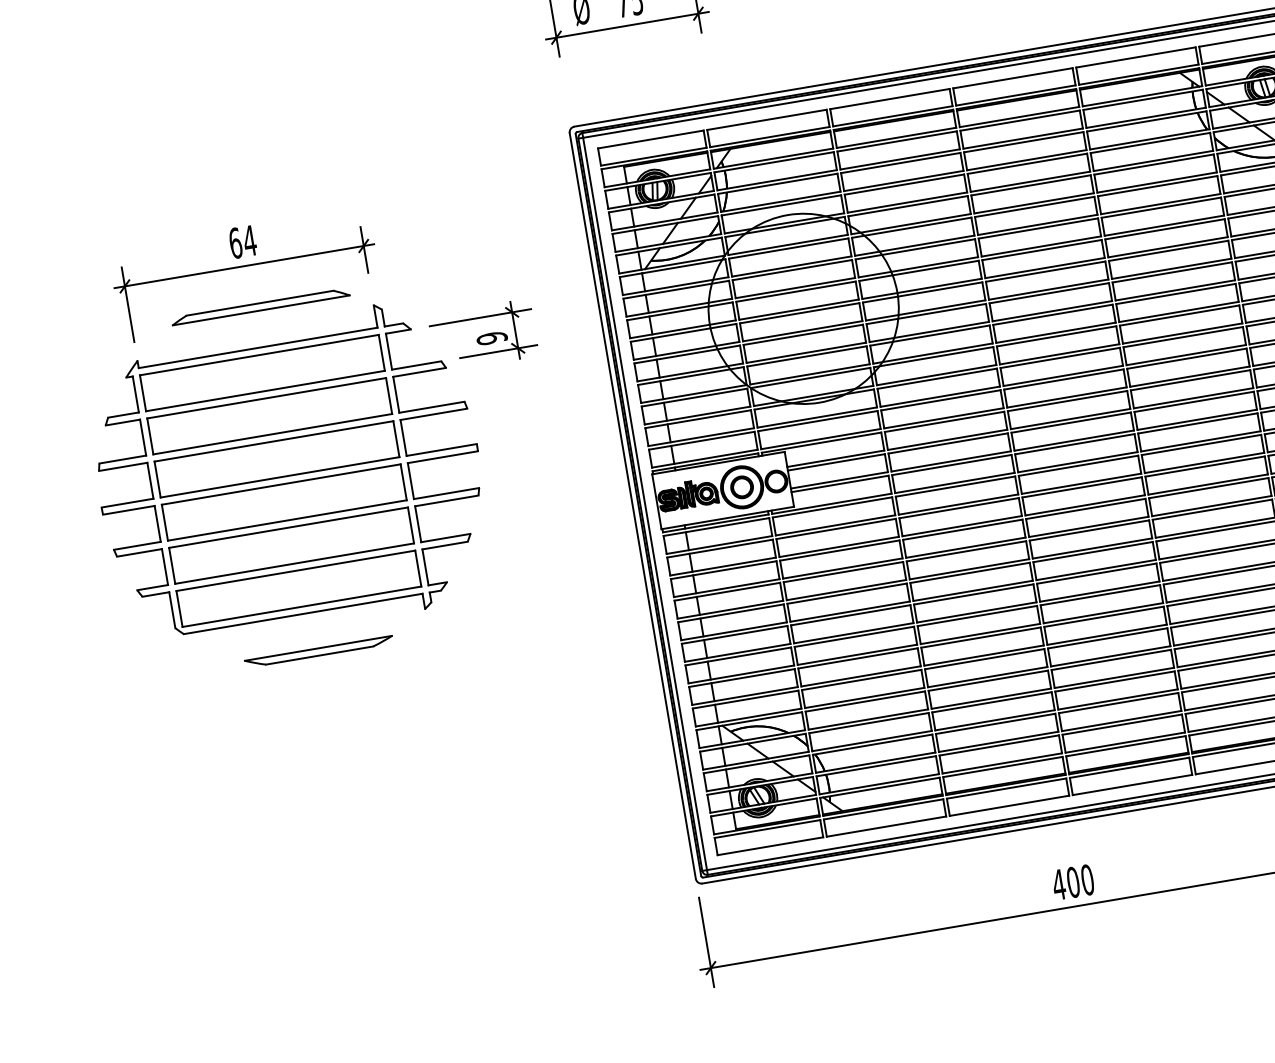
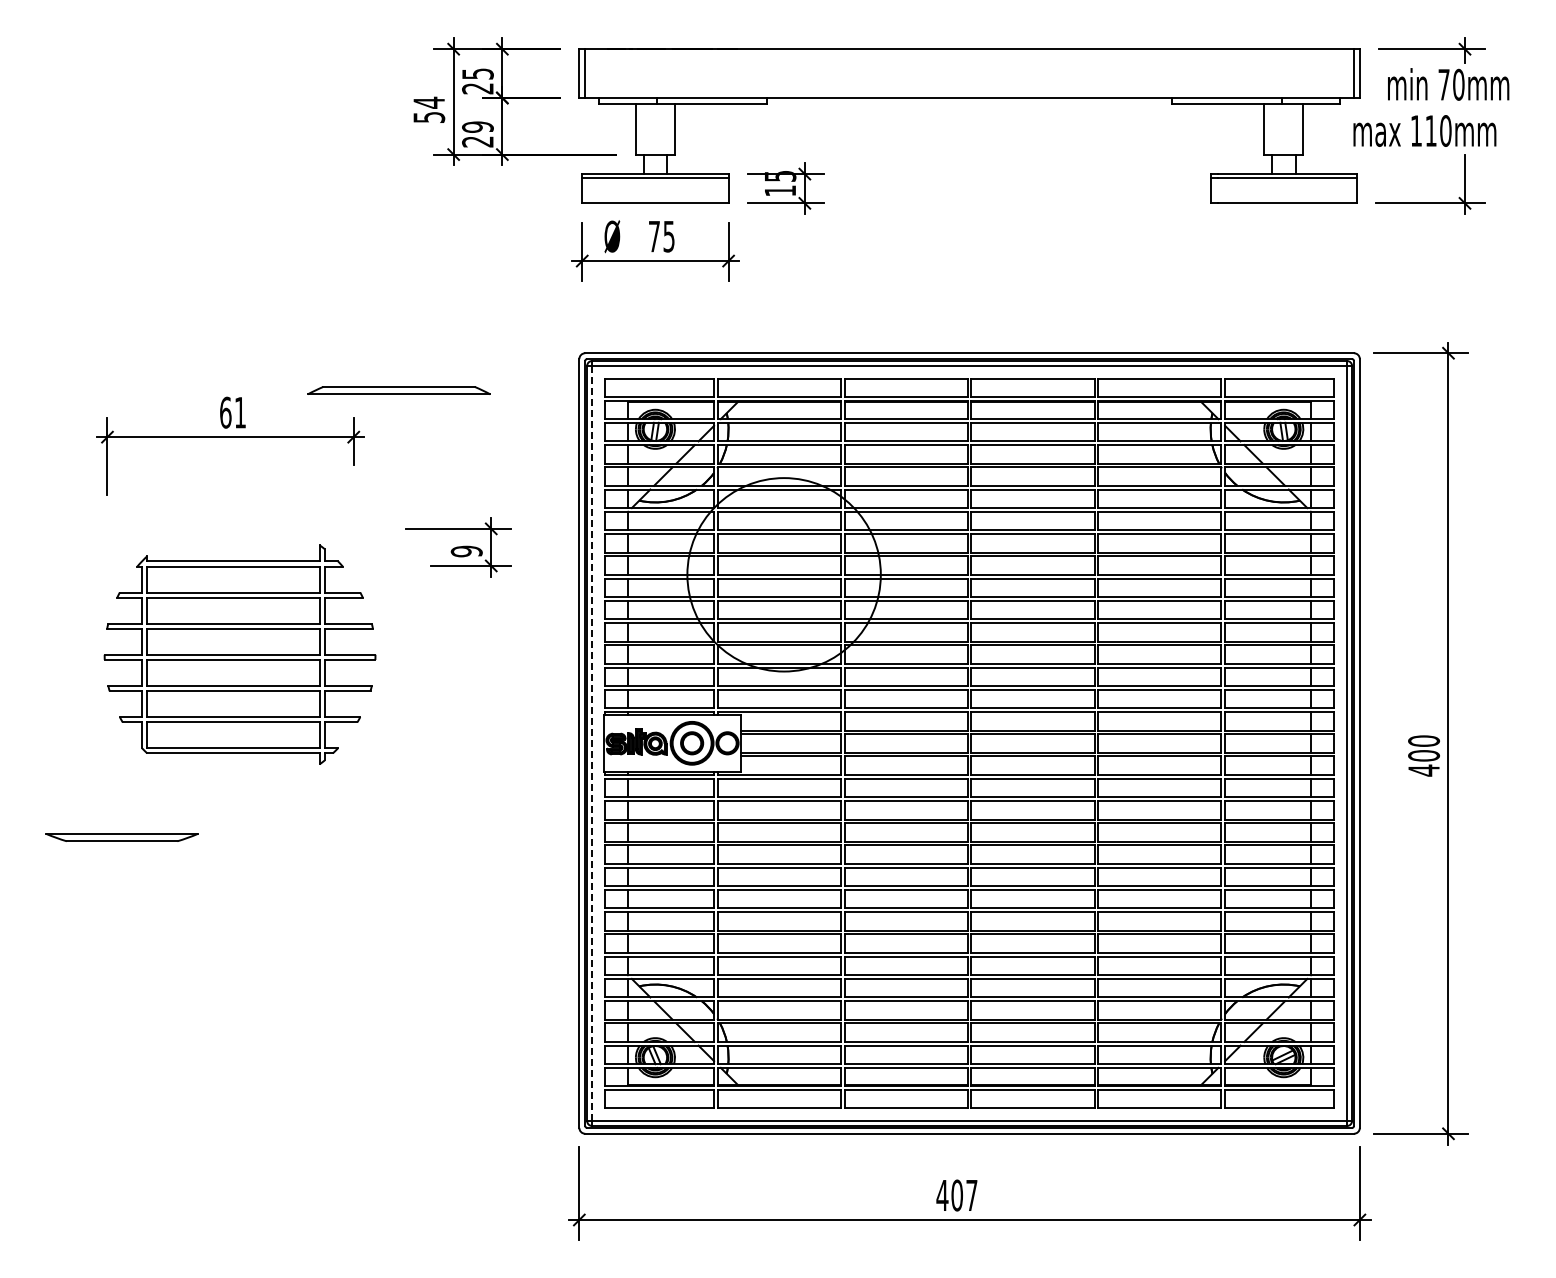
text: (249, 240) -> (240, 412), 64 -> 61
part: (260, 306) -> (398, 390), moved
part: (288, 475) -> (239, 654), size x0.7
line: (645, 503) -> (592, 743), solid -> dashed
part: (318, 651) -> (121, 837), moved
text: (1087, 880) -> (971, 1195), 400 -> 407

